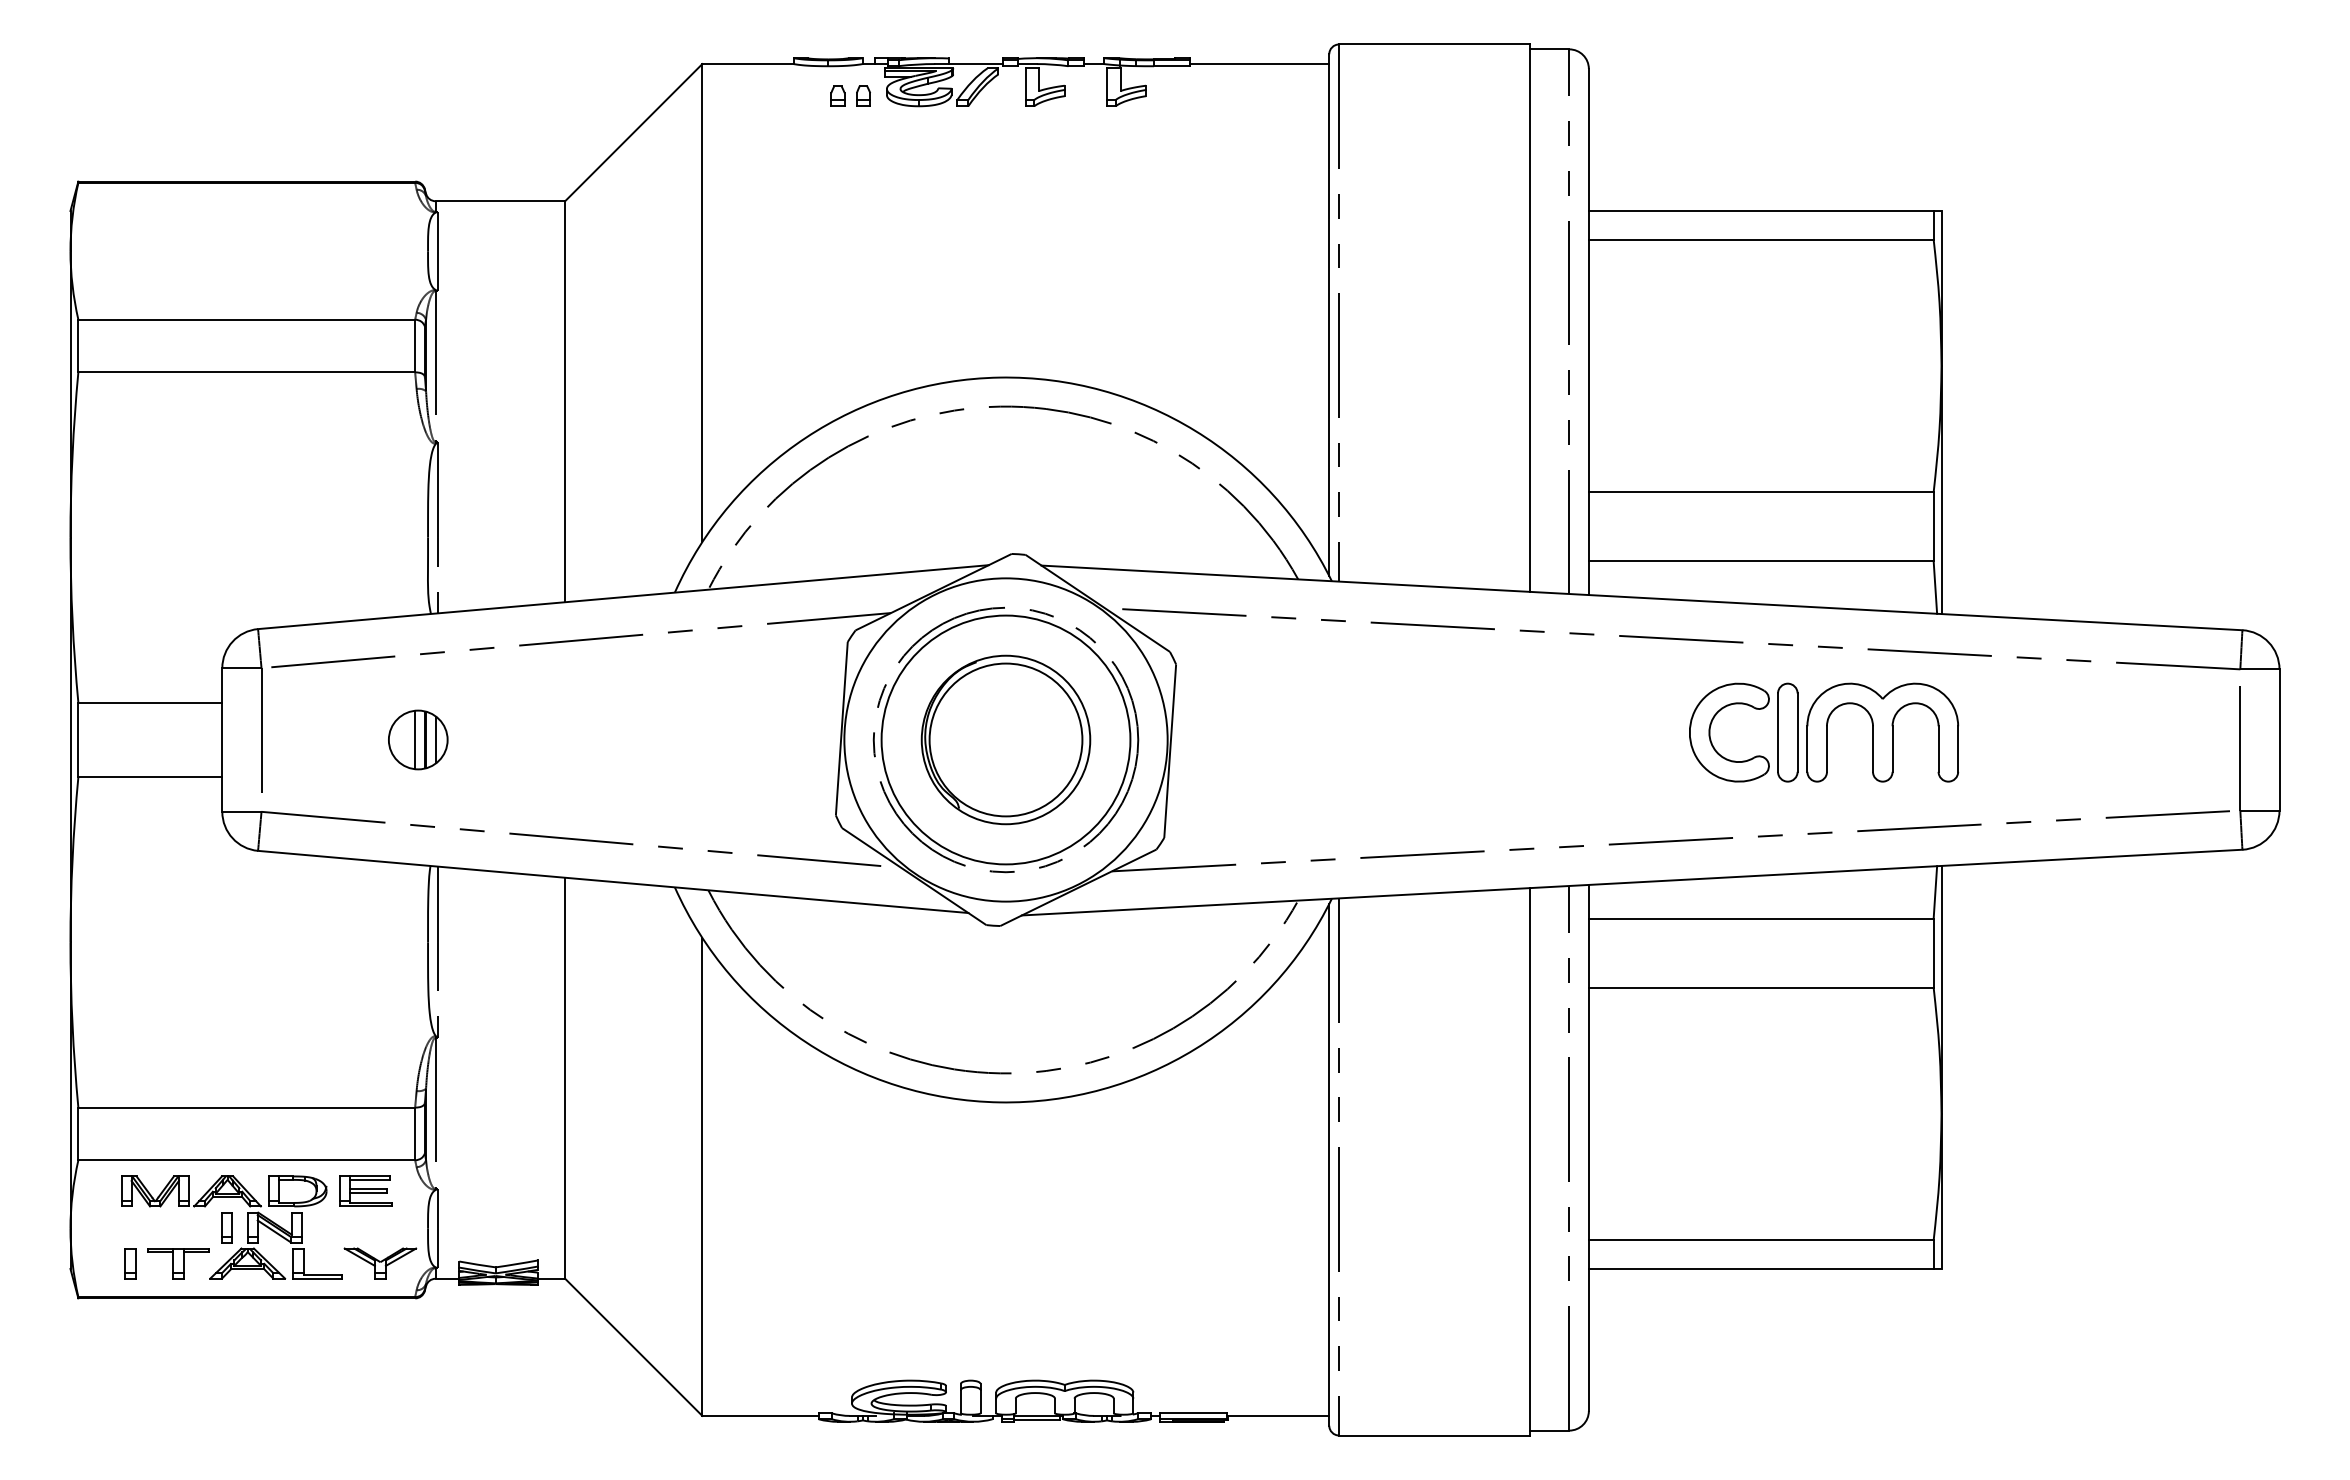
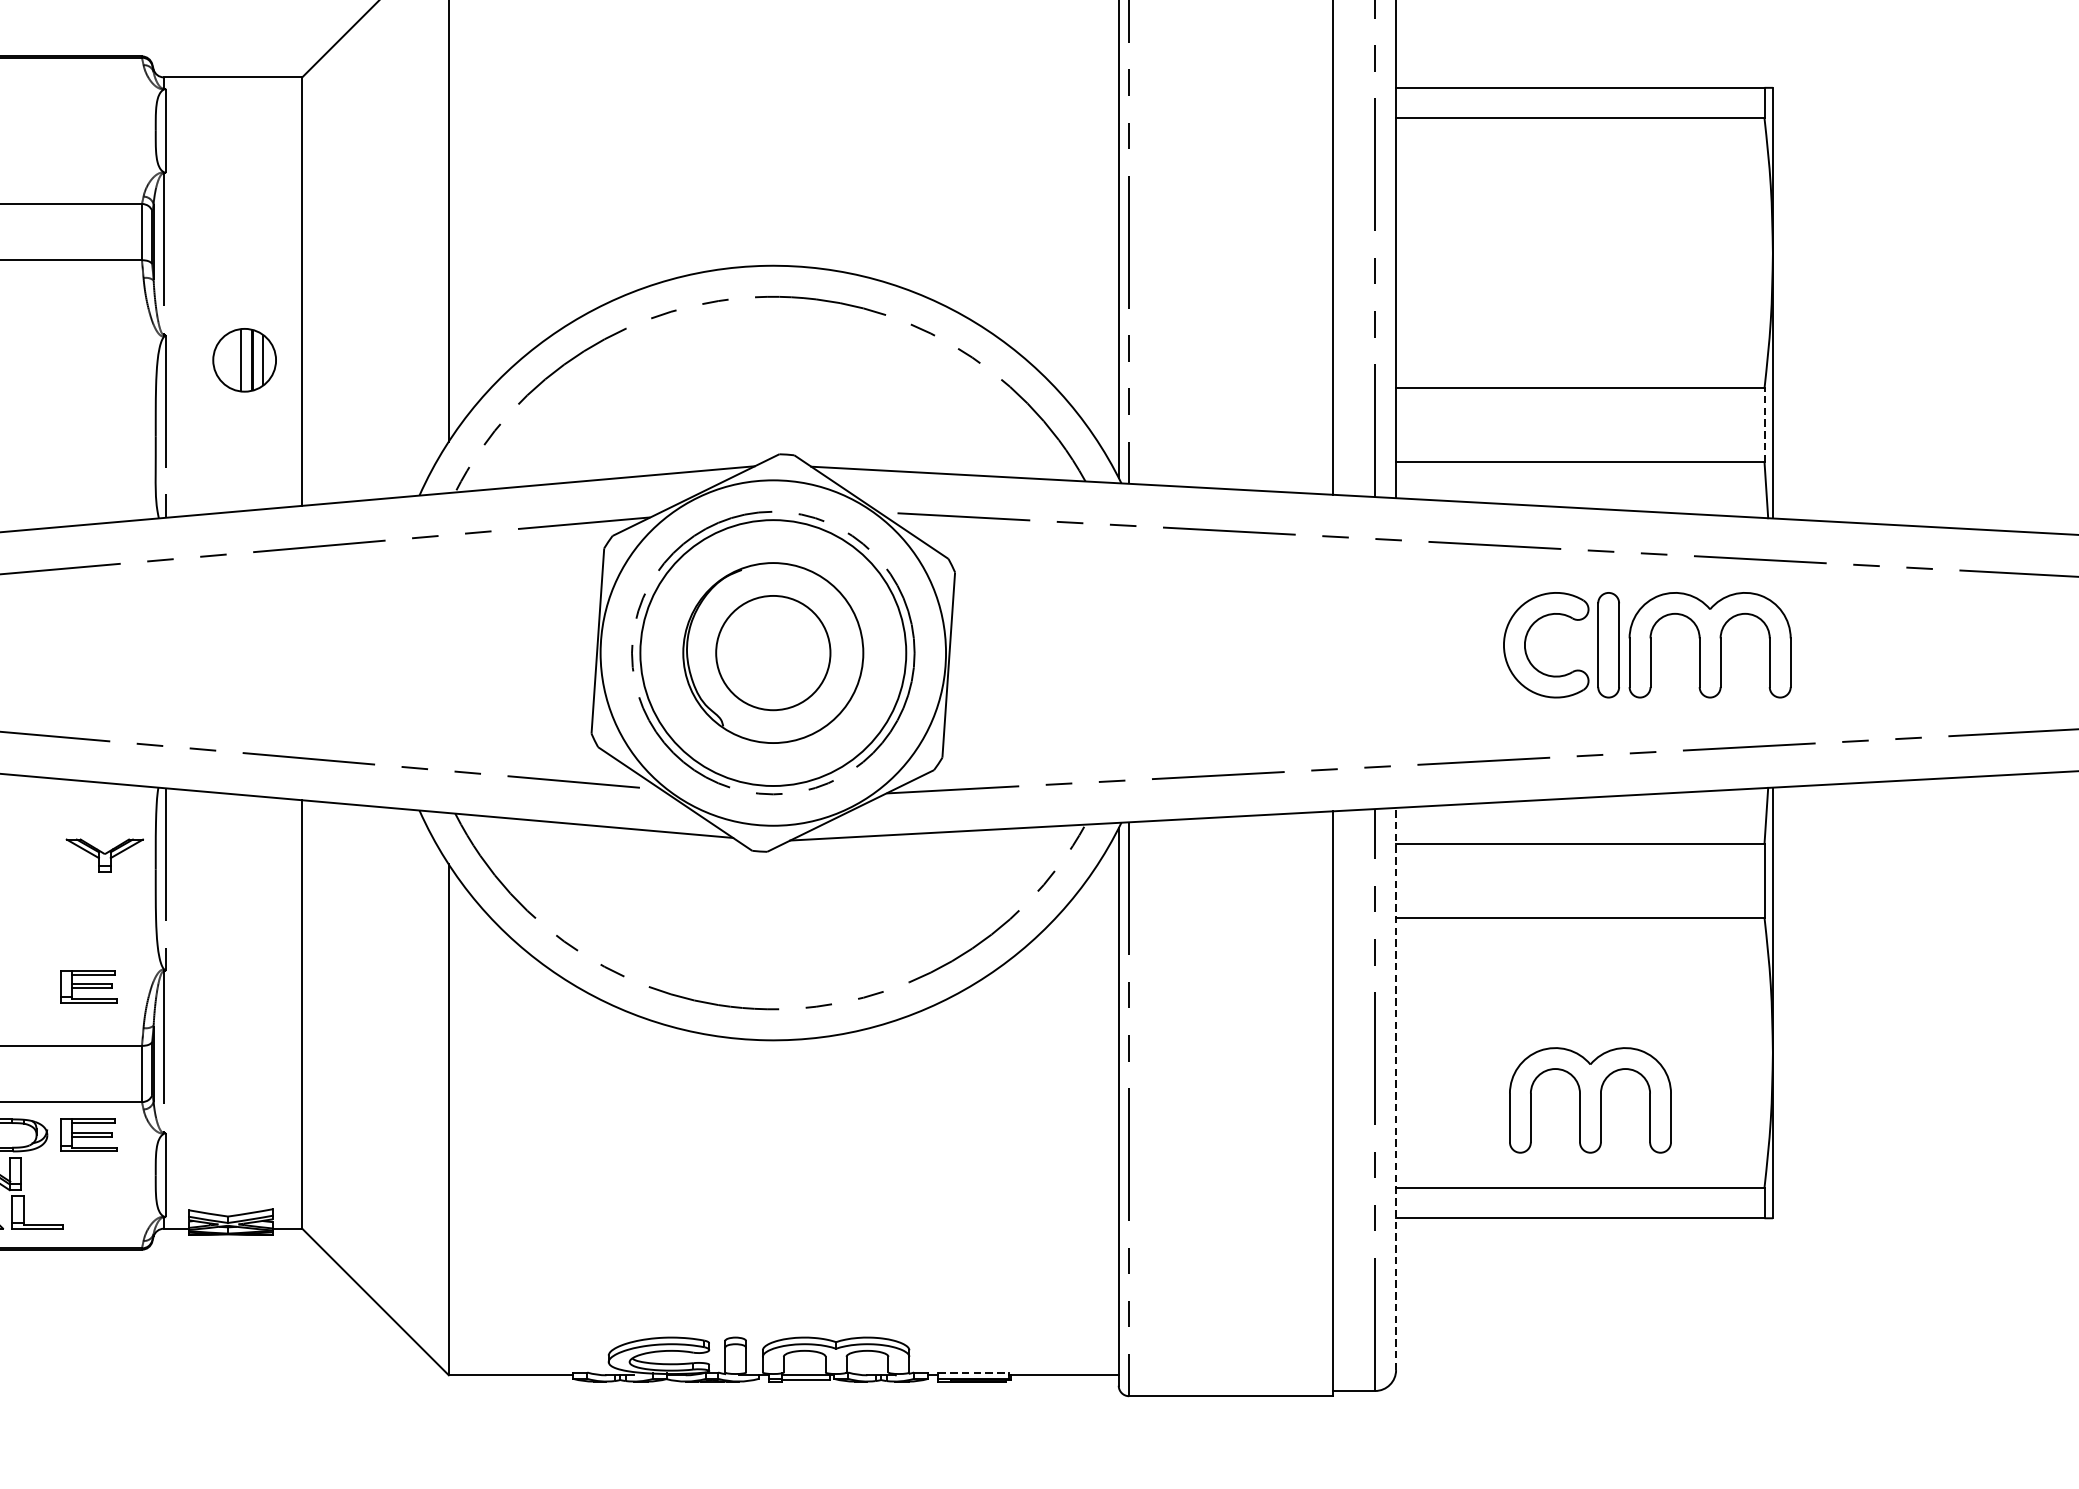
line: (1933, 526) -> (1764, 424), solid -> dashed
part: (418, 739) -> (244, 359), moved
circle: (1005, 739) -> (772, 652), size x0.7
part: (365, 1051) -> (88, 985), added
line: (1588, 1147) -> (1395, 1088), solid -> dashed
part: (1770, 1158) -> (1590, 1100), added
part: (380, 1263) -> (104, 855), moved
line: (1194, 1413) -> (974, 1372), solid -> dashed

